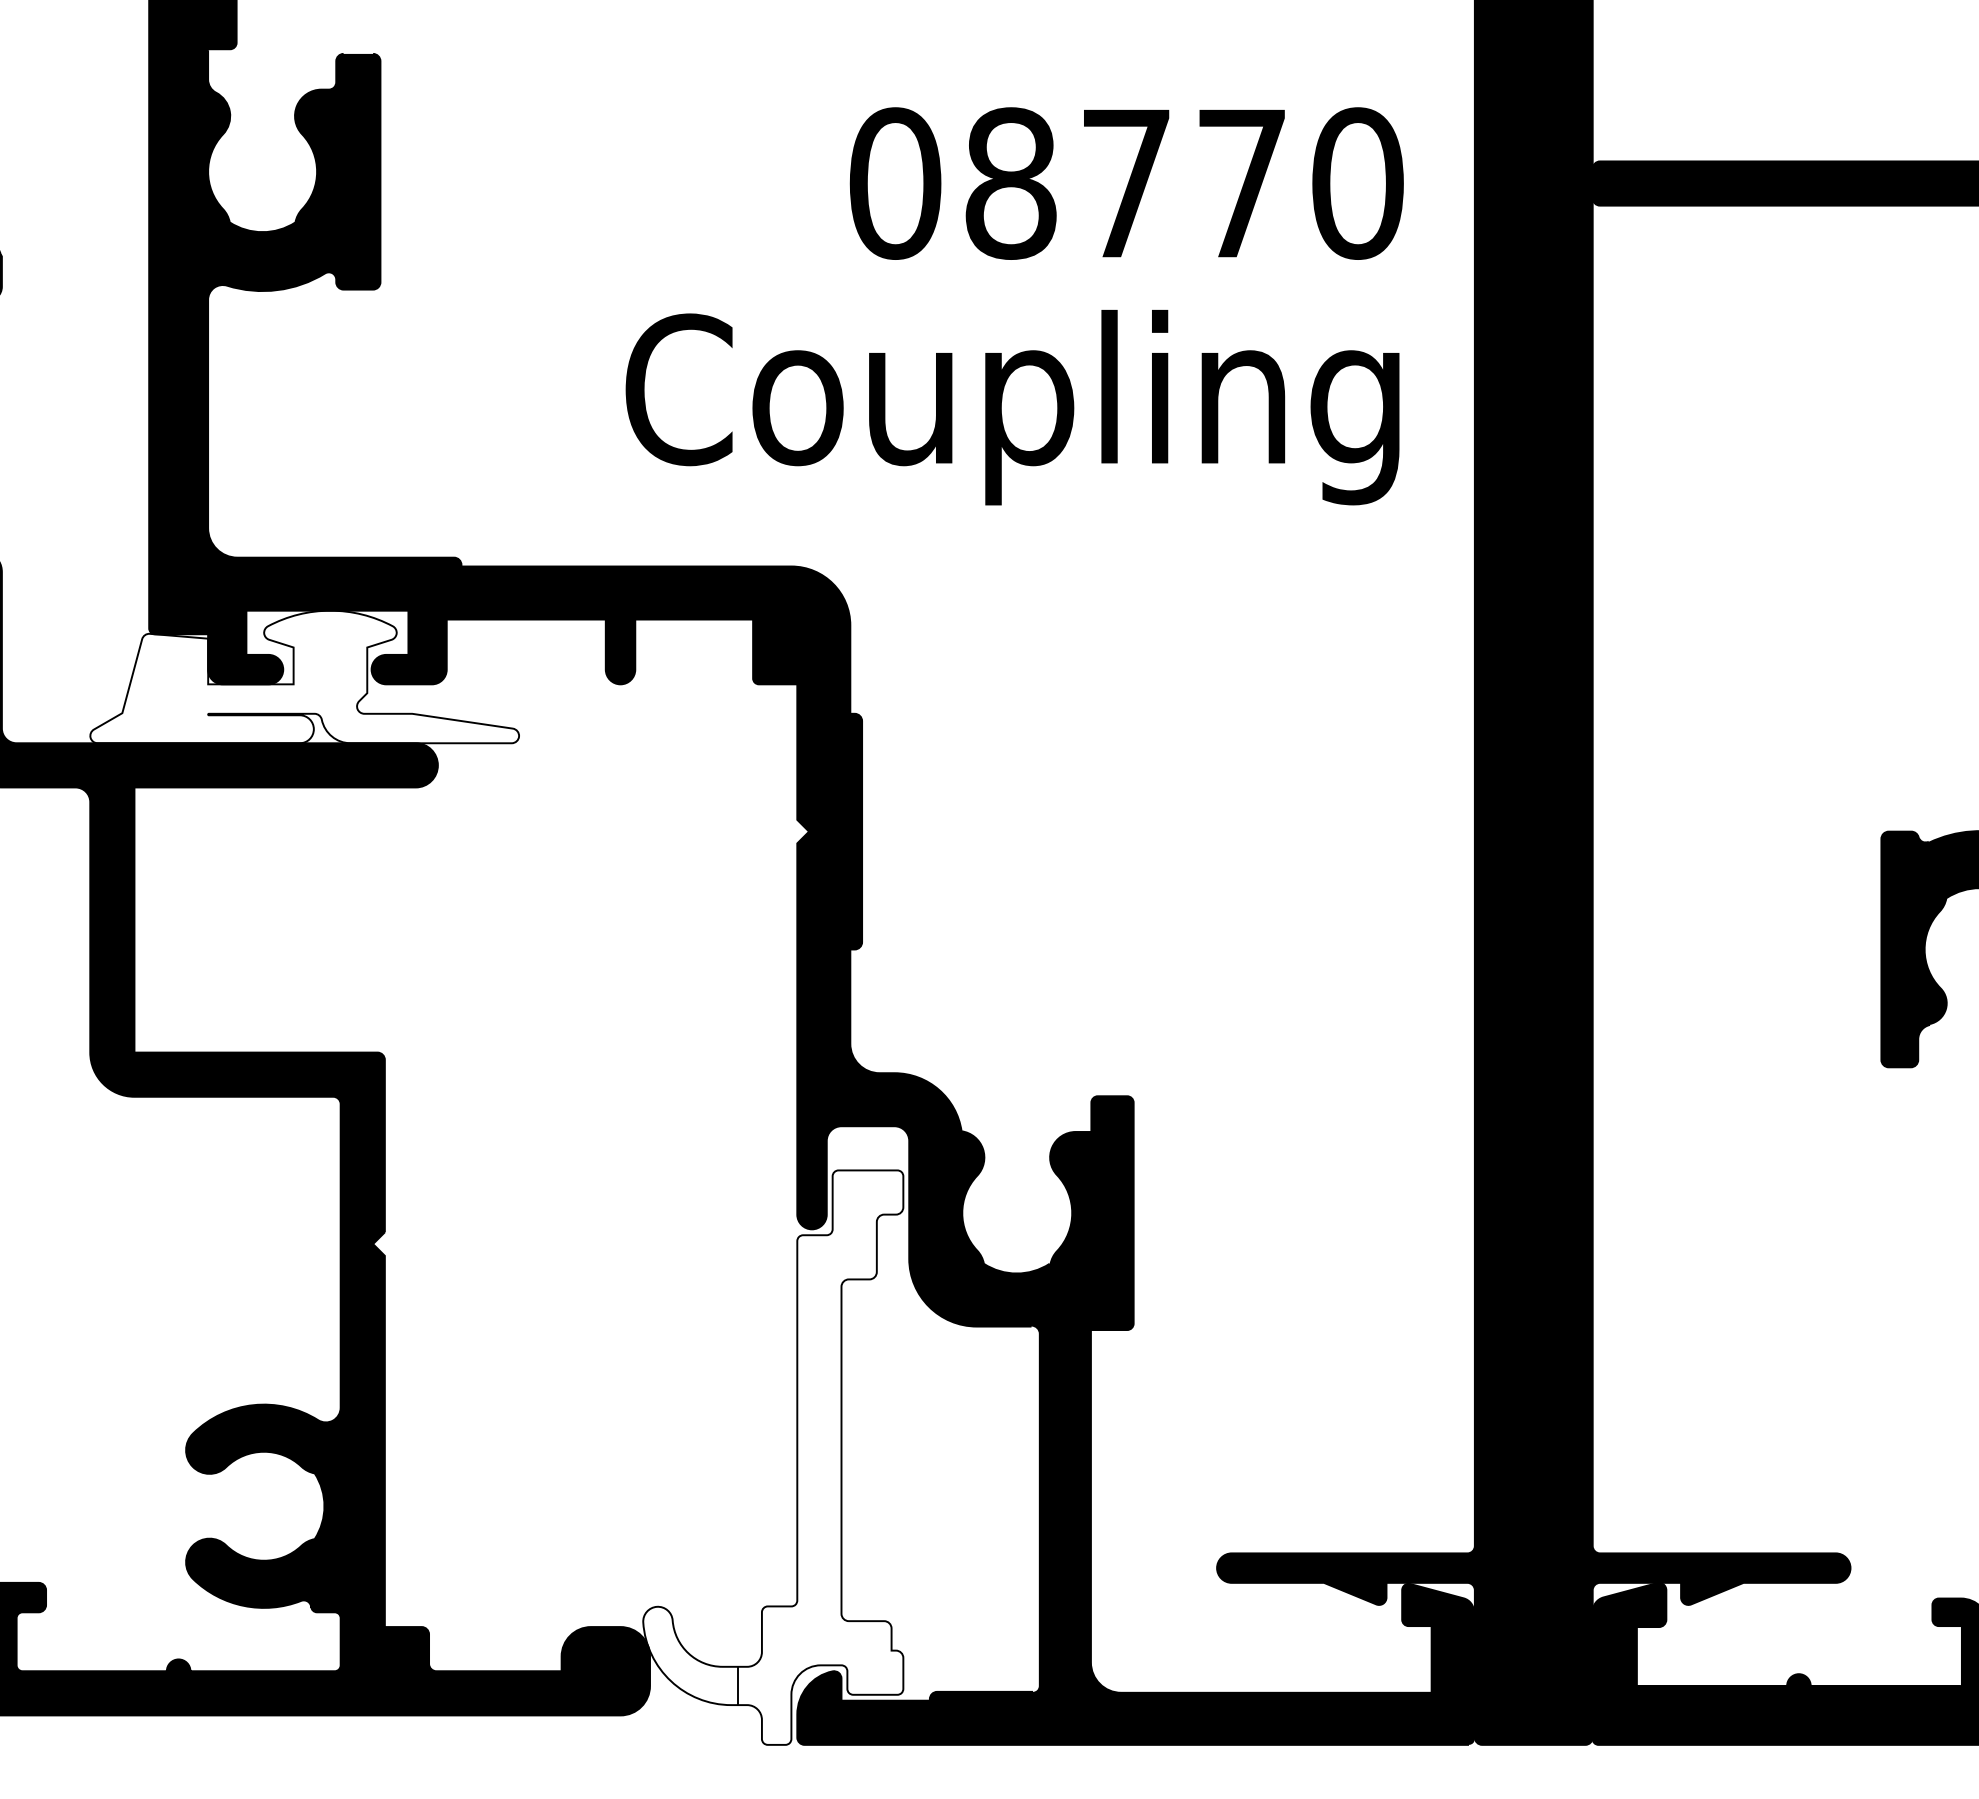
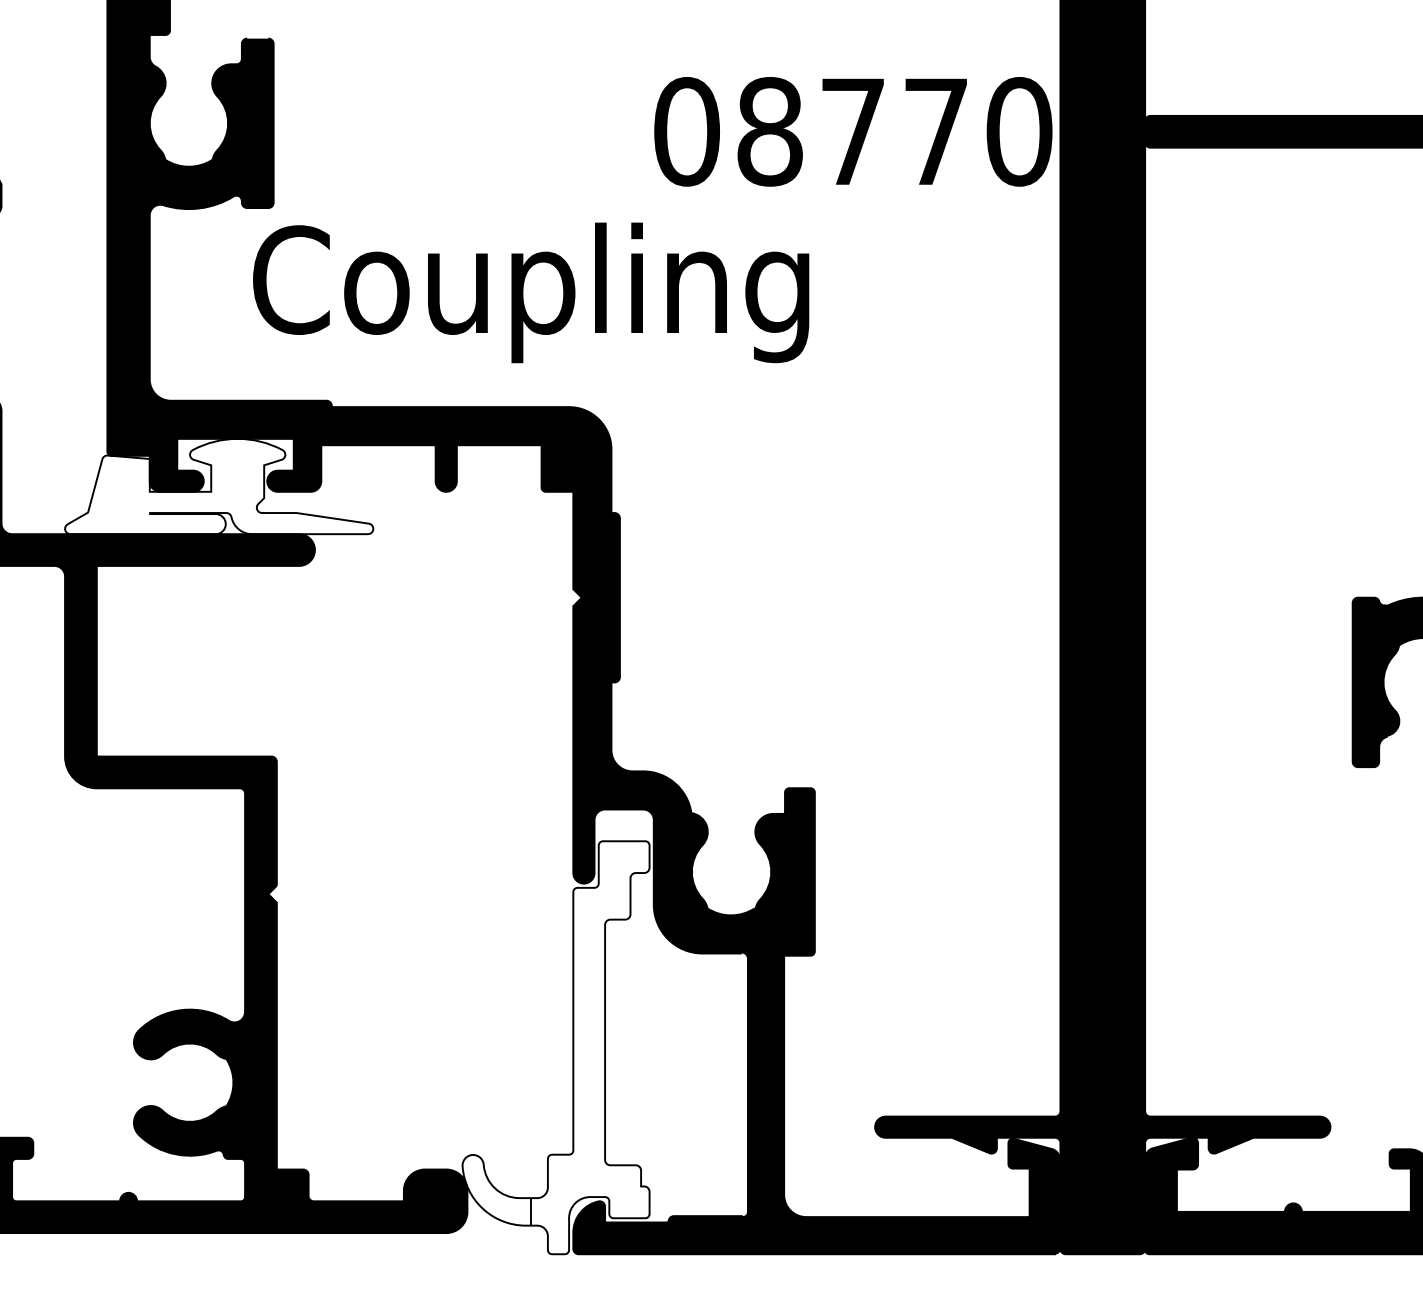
text: (1126, 183) -> (853, 131), moved
text: (1012, 407) -> (531, 292), moved

